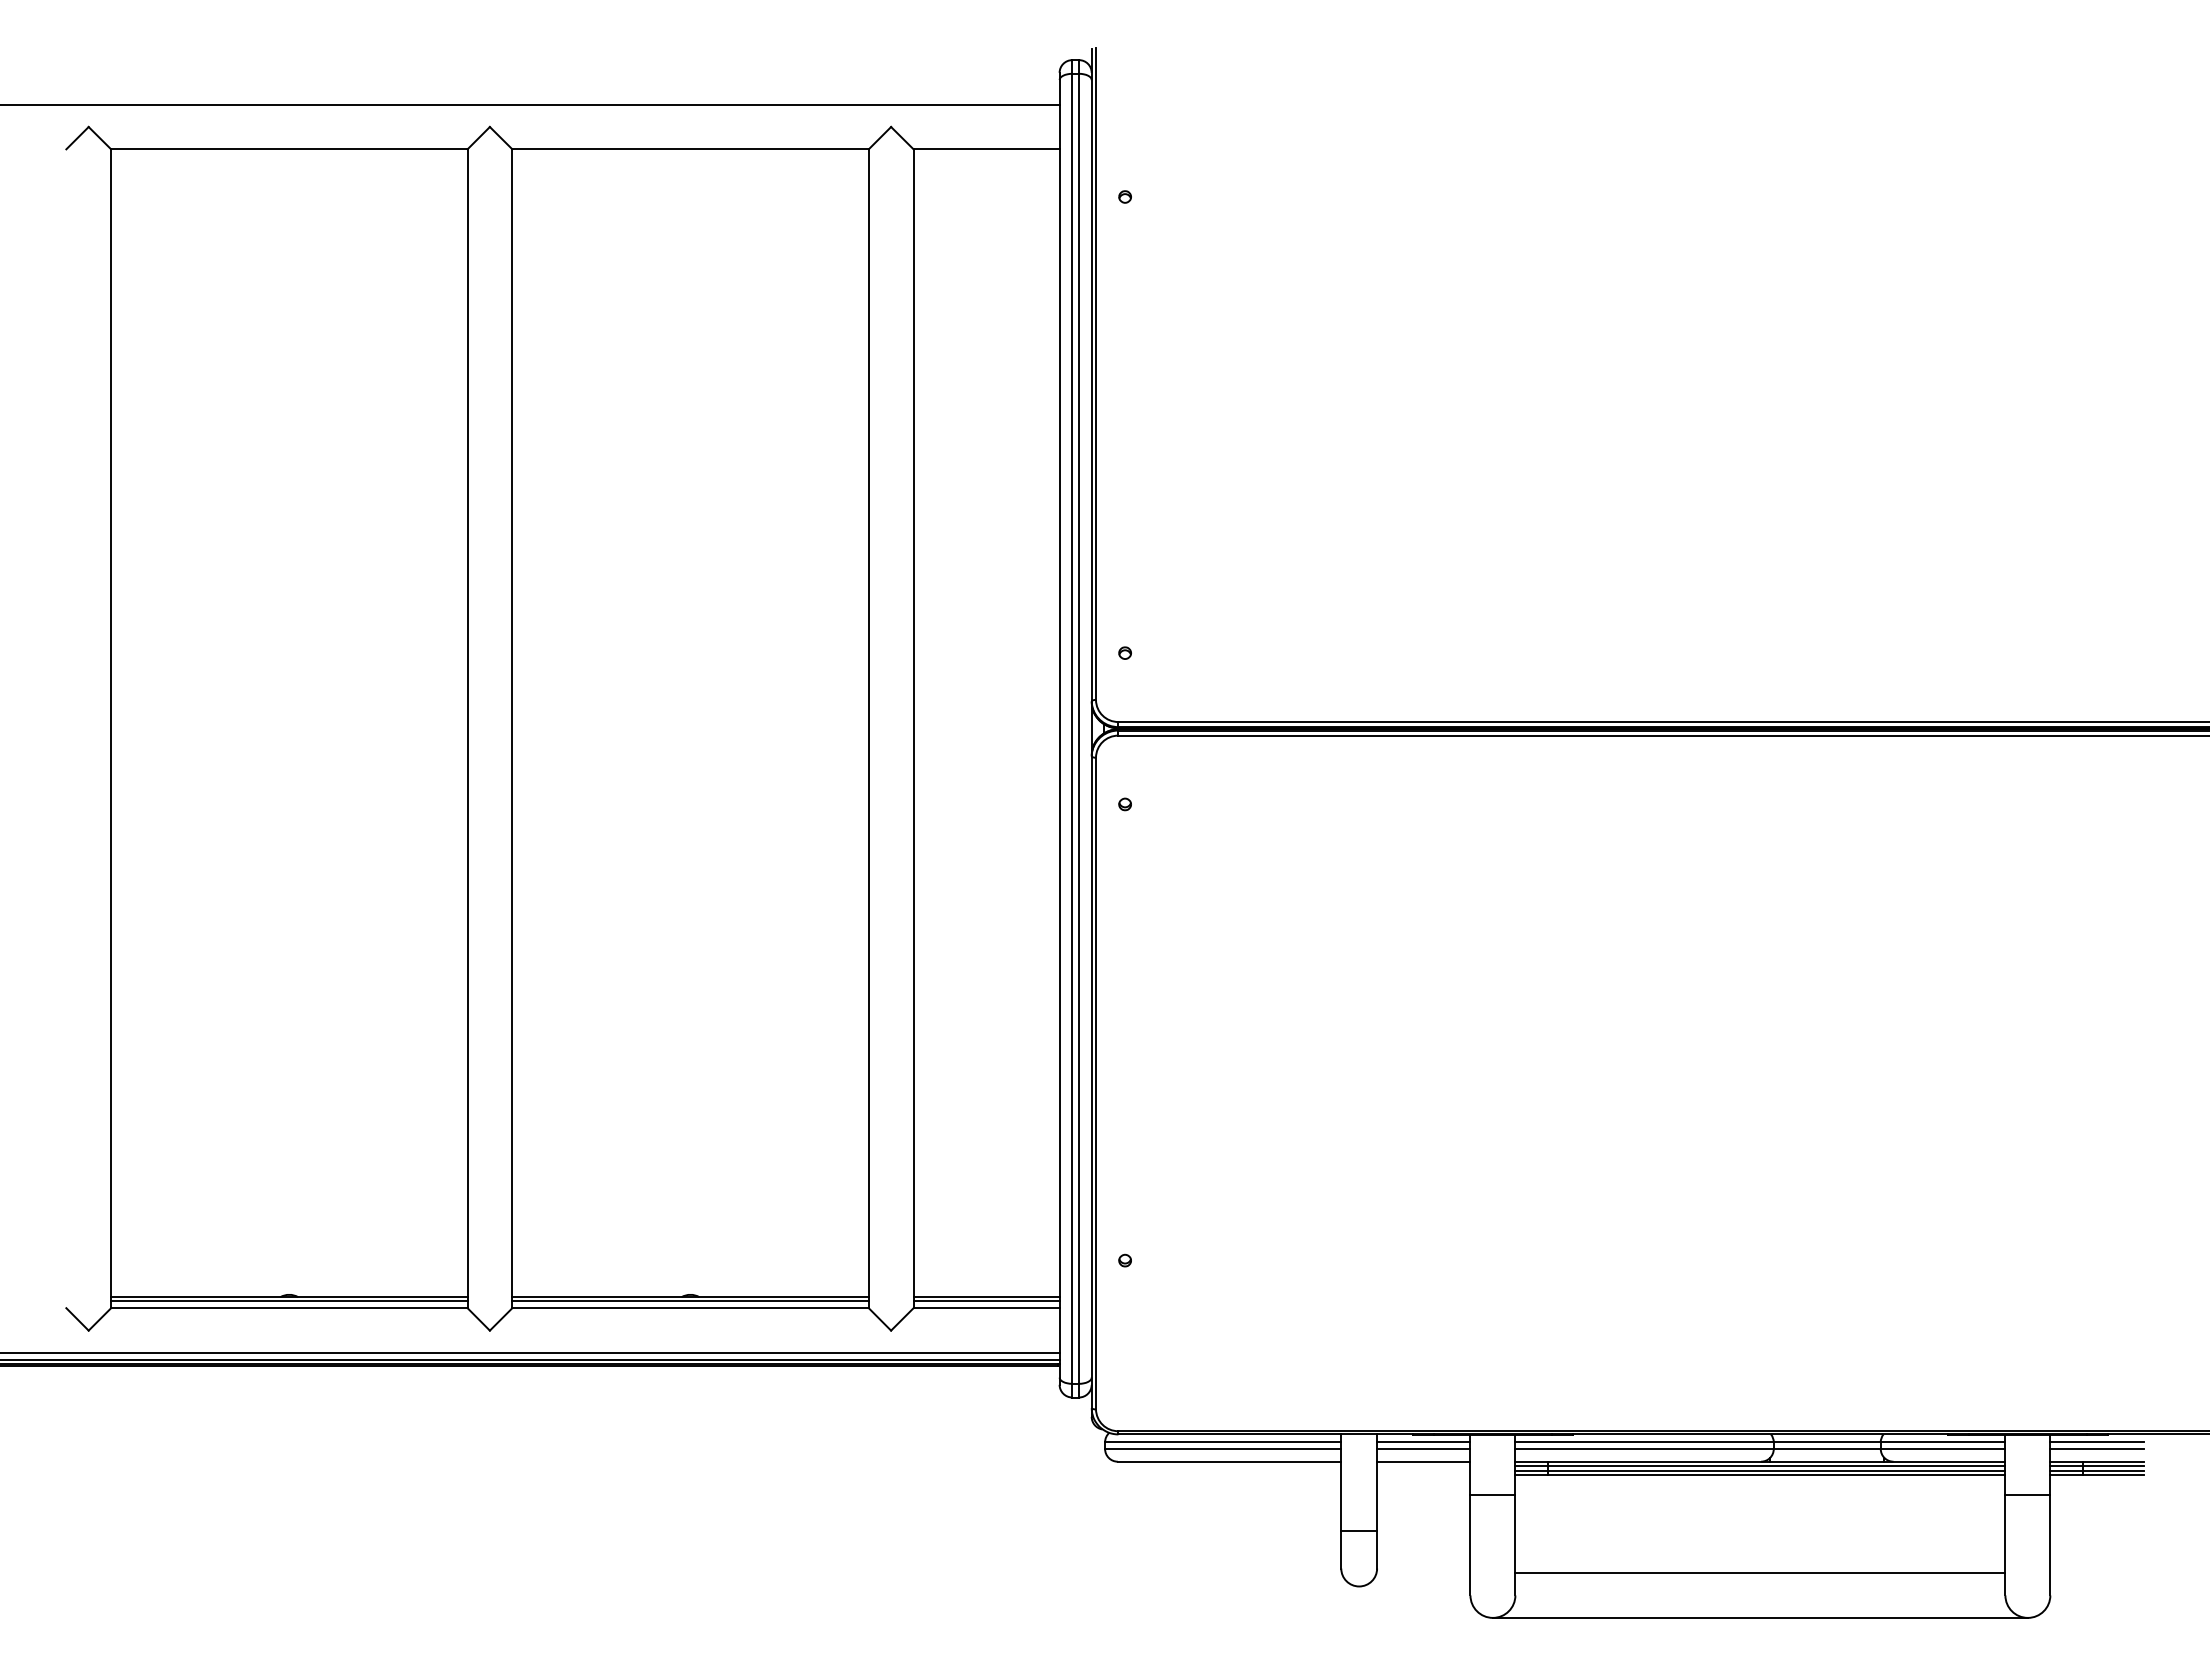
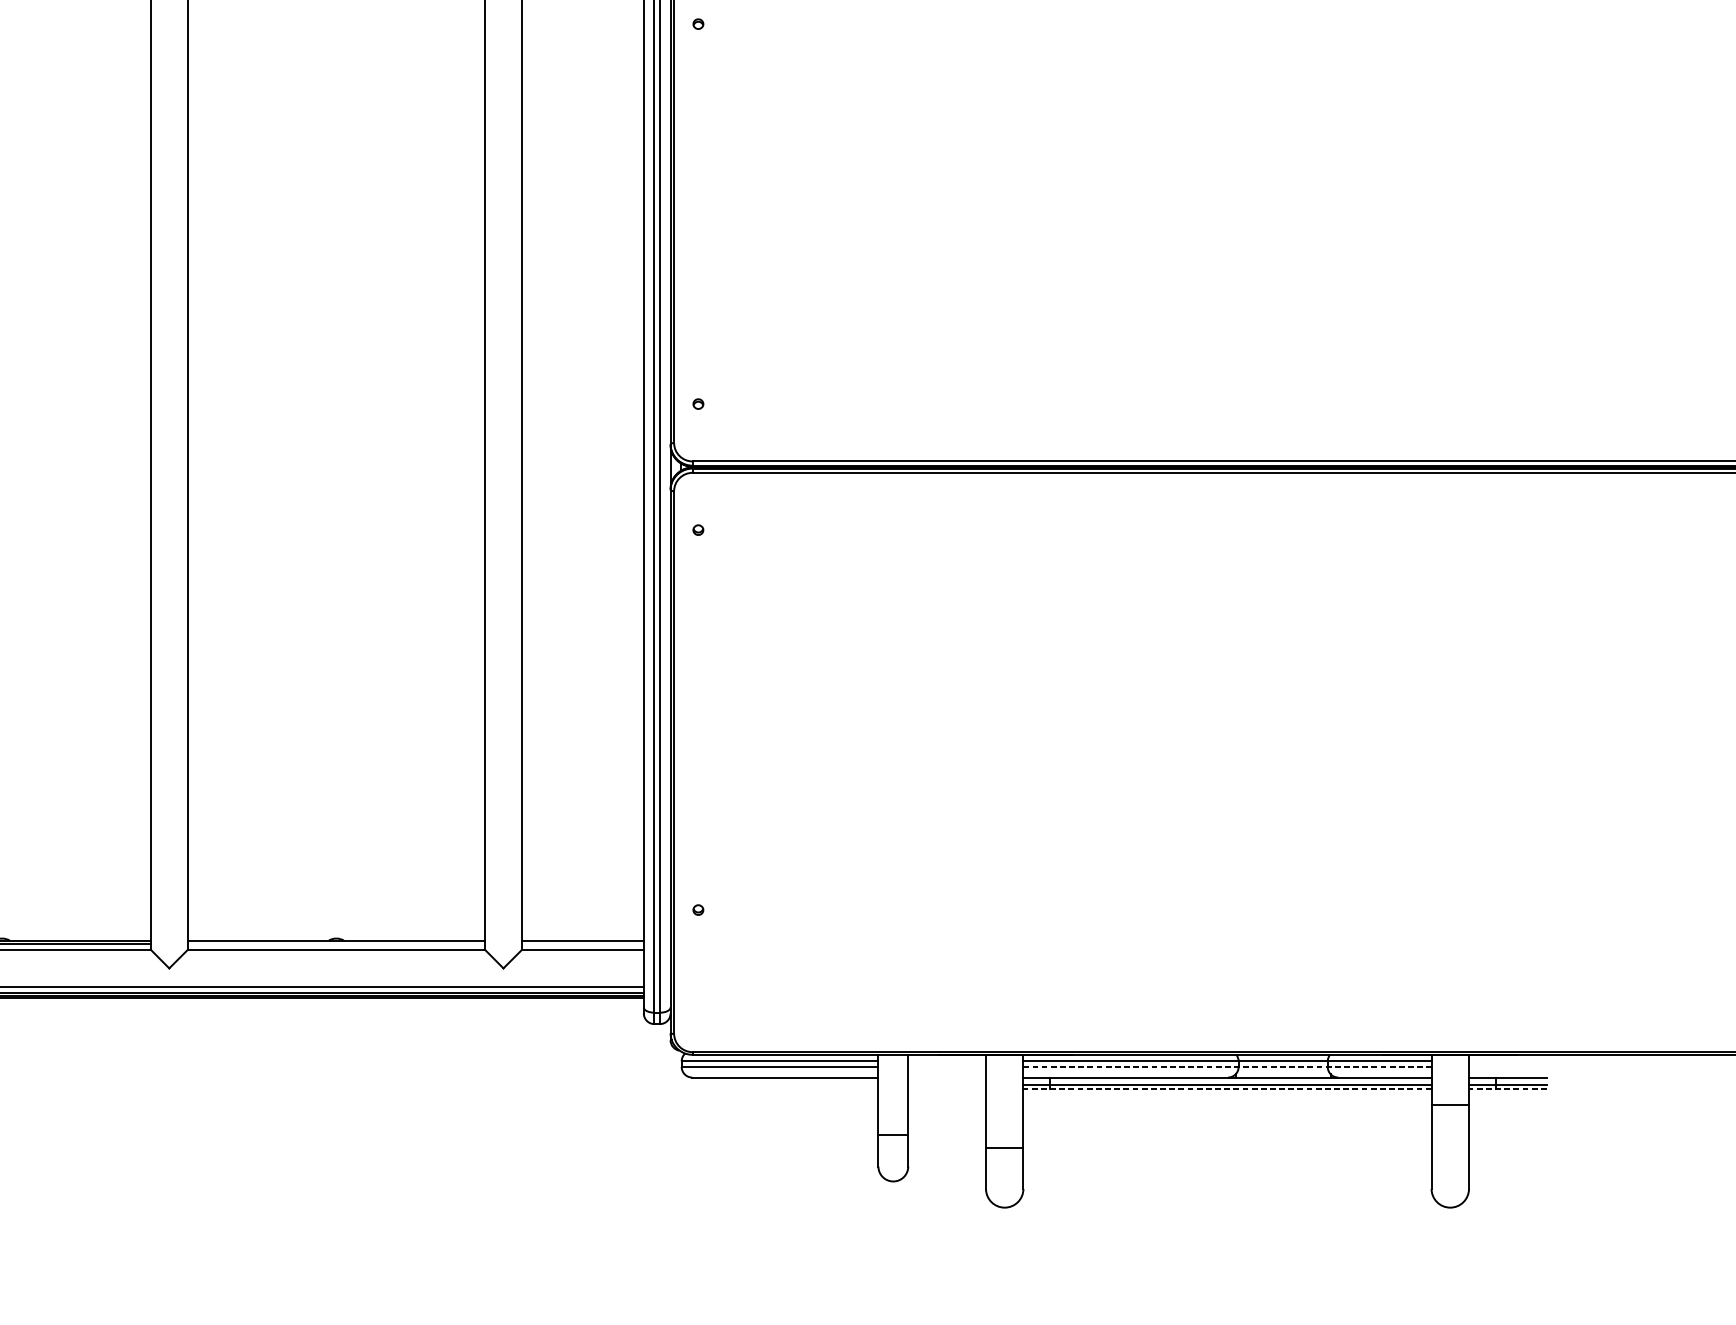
line: (690, 1301) -> (336, 944), removed
line: (986, 1301) -> (582, 944), removed
line: (1423, 1442) -> (946, 1061), removed
line: (2096, 1442) -> (1507, 1061), removed
line: (1423, 1449) -> (946, 1067), removed
line: (1760, 1449) -> (1227, 1067), solid -> dashed
line: (2096, 1449) -> (1507, 1067), removed
line: (1423, 1461) -> (946, 1077), removed
line: (1760, 1465) -> (1227, 1080), removed
line: (2096, 1465) -> (1507, 1080), removed
line: (1759, 1475) -> (1226, 1089), solid -> dashed
line: (2096, 1475) -> (1507, 1089), solid -> dashed
line: (1492, 1495) -> (1004, 1148), moved
line: (1760, 1572) -> (1227, 1169), removed
line: (1759, 1617) -> (1226, 1207), removed

